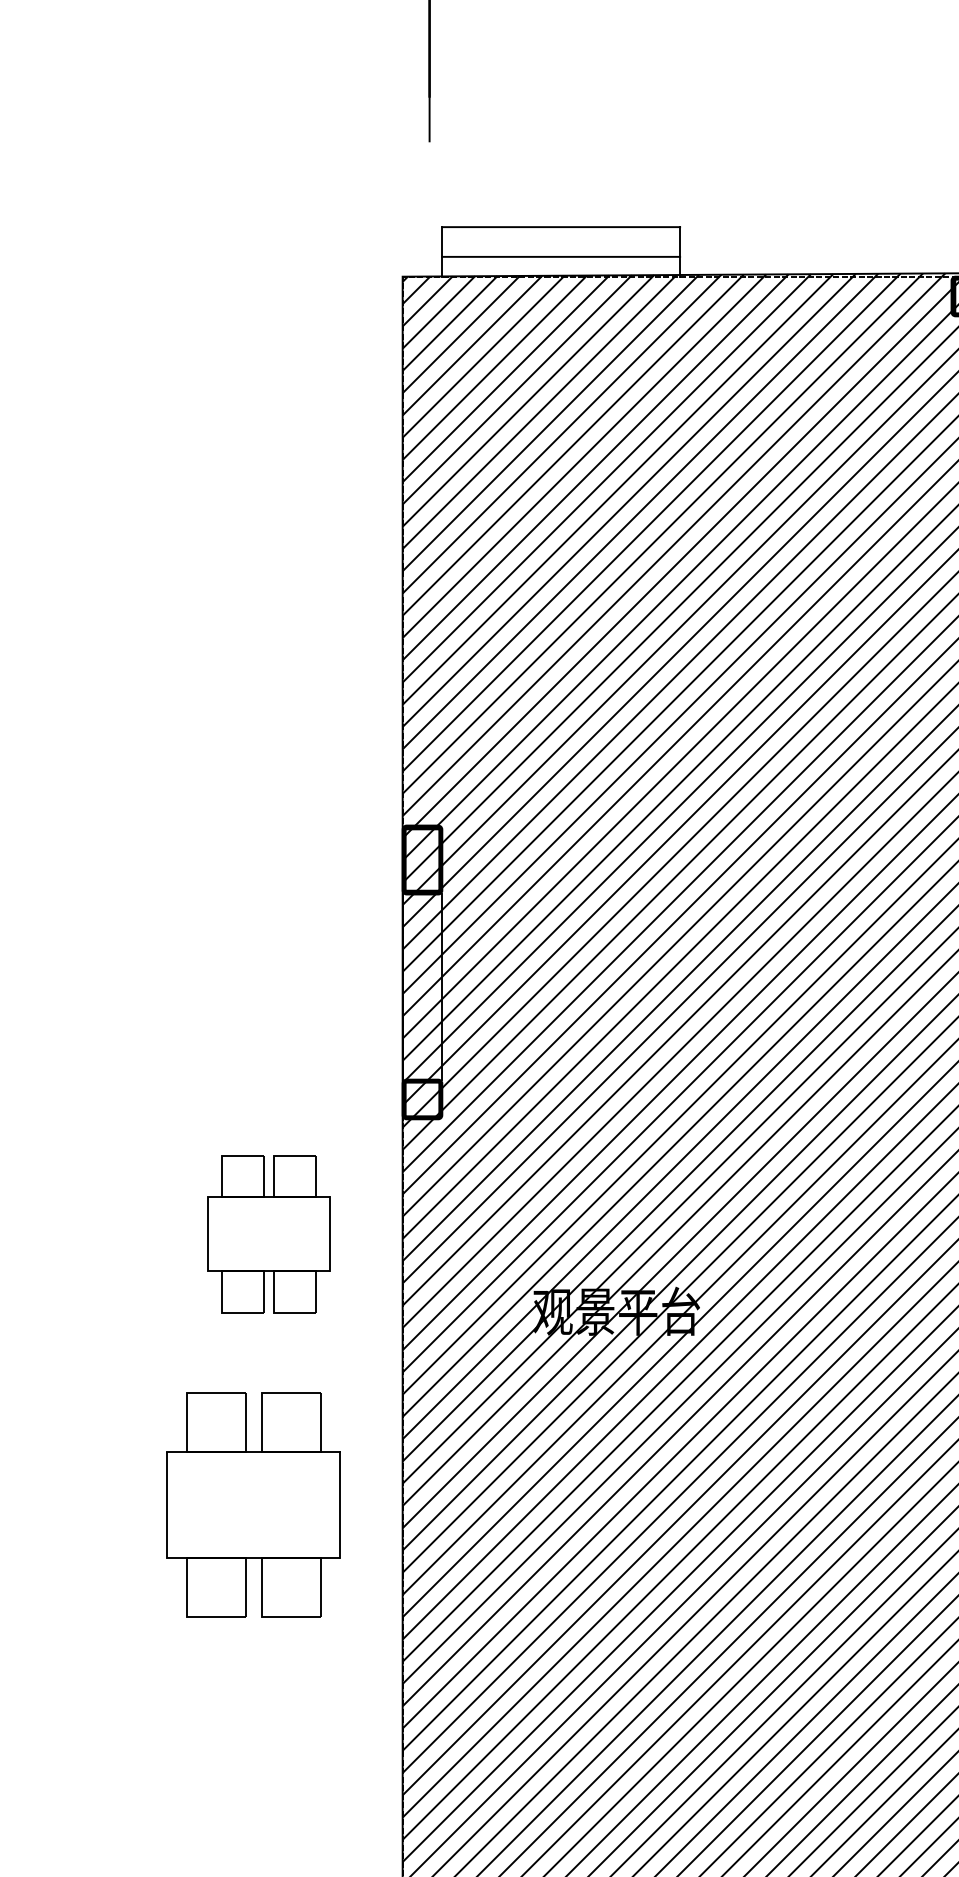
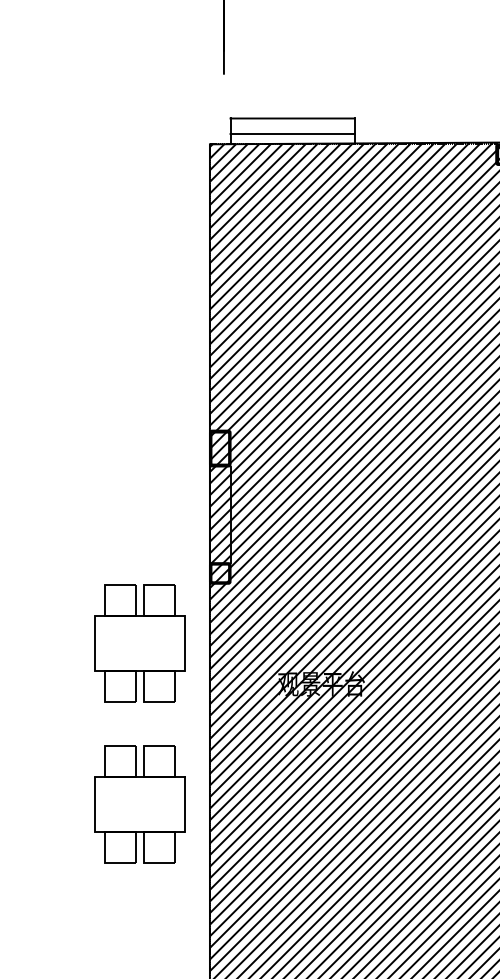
part: (267, 1233) -> (139, 643), size x1.43
part: (252, 1506) -> (139, 804), moved

